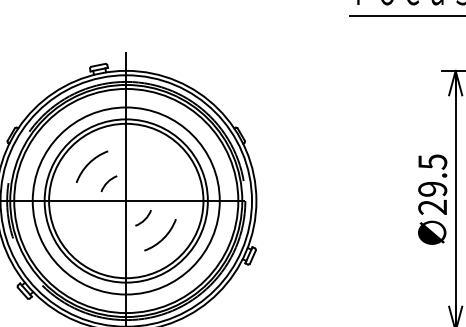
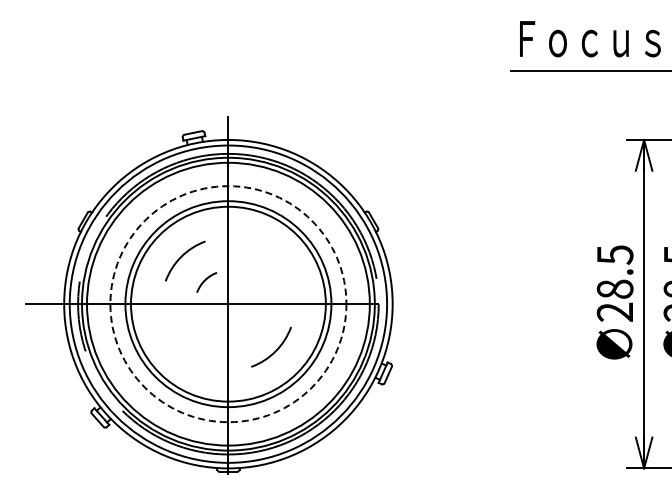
text: (432, 188) -> (614, 288), 29.5 -> 28.5
circle: (126, 201) -> (228, 304), solid -> dashed
arc: (144, 218) -> (251, 326), removed

